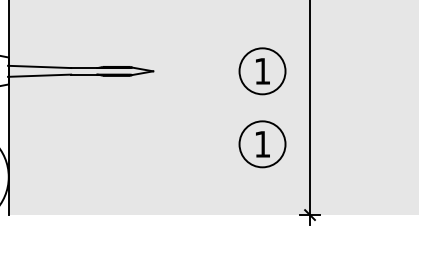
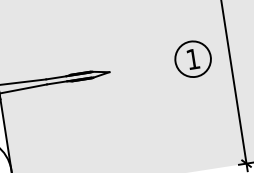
part: (262, 144) -> (201, 115), removed

